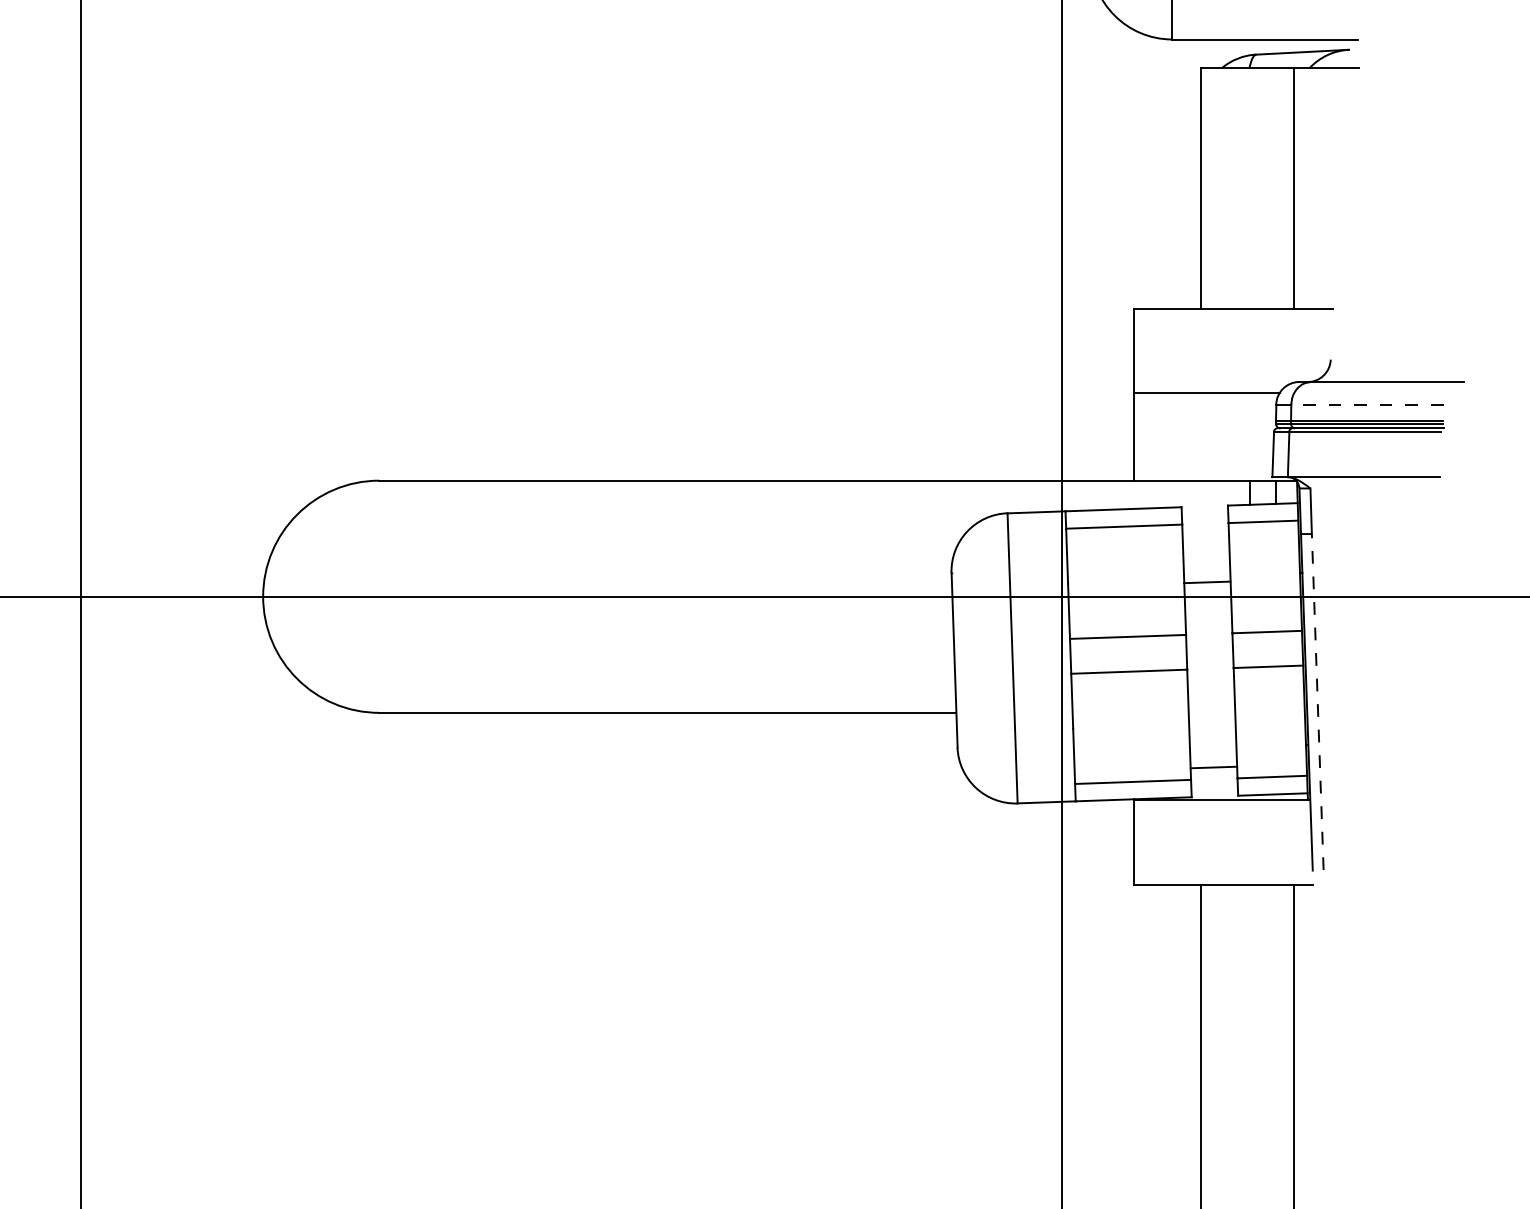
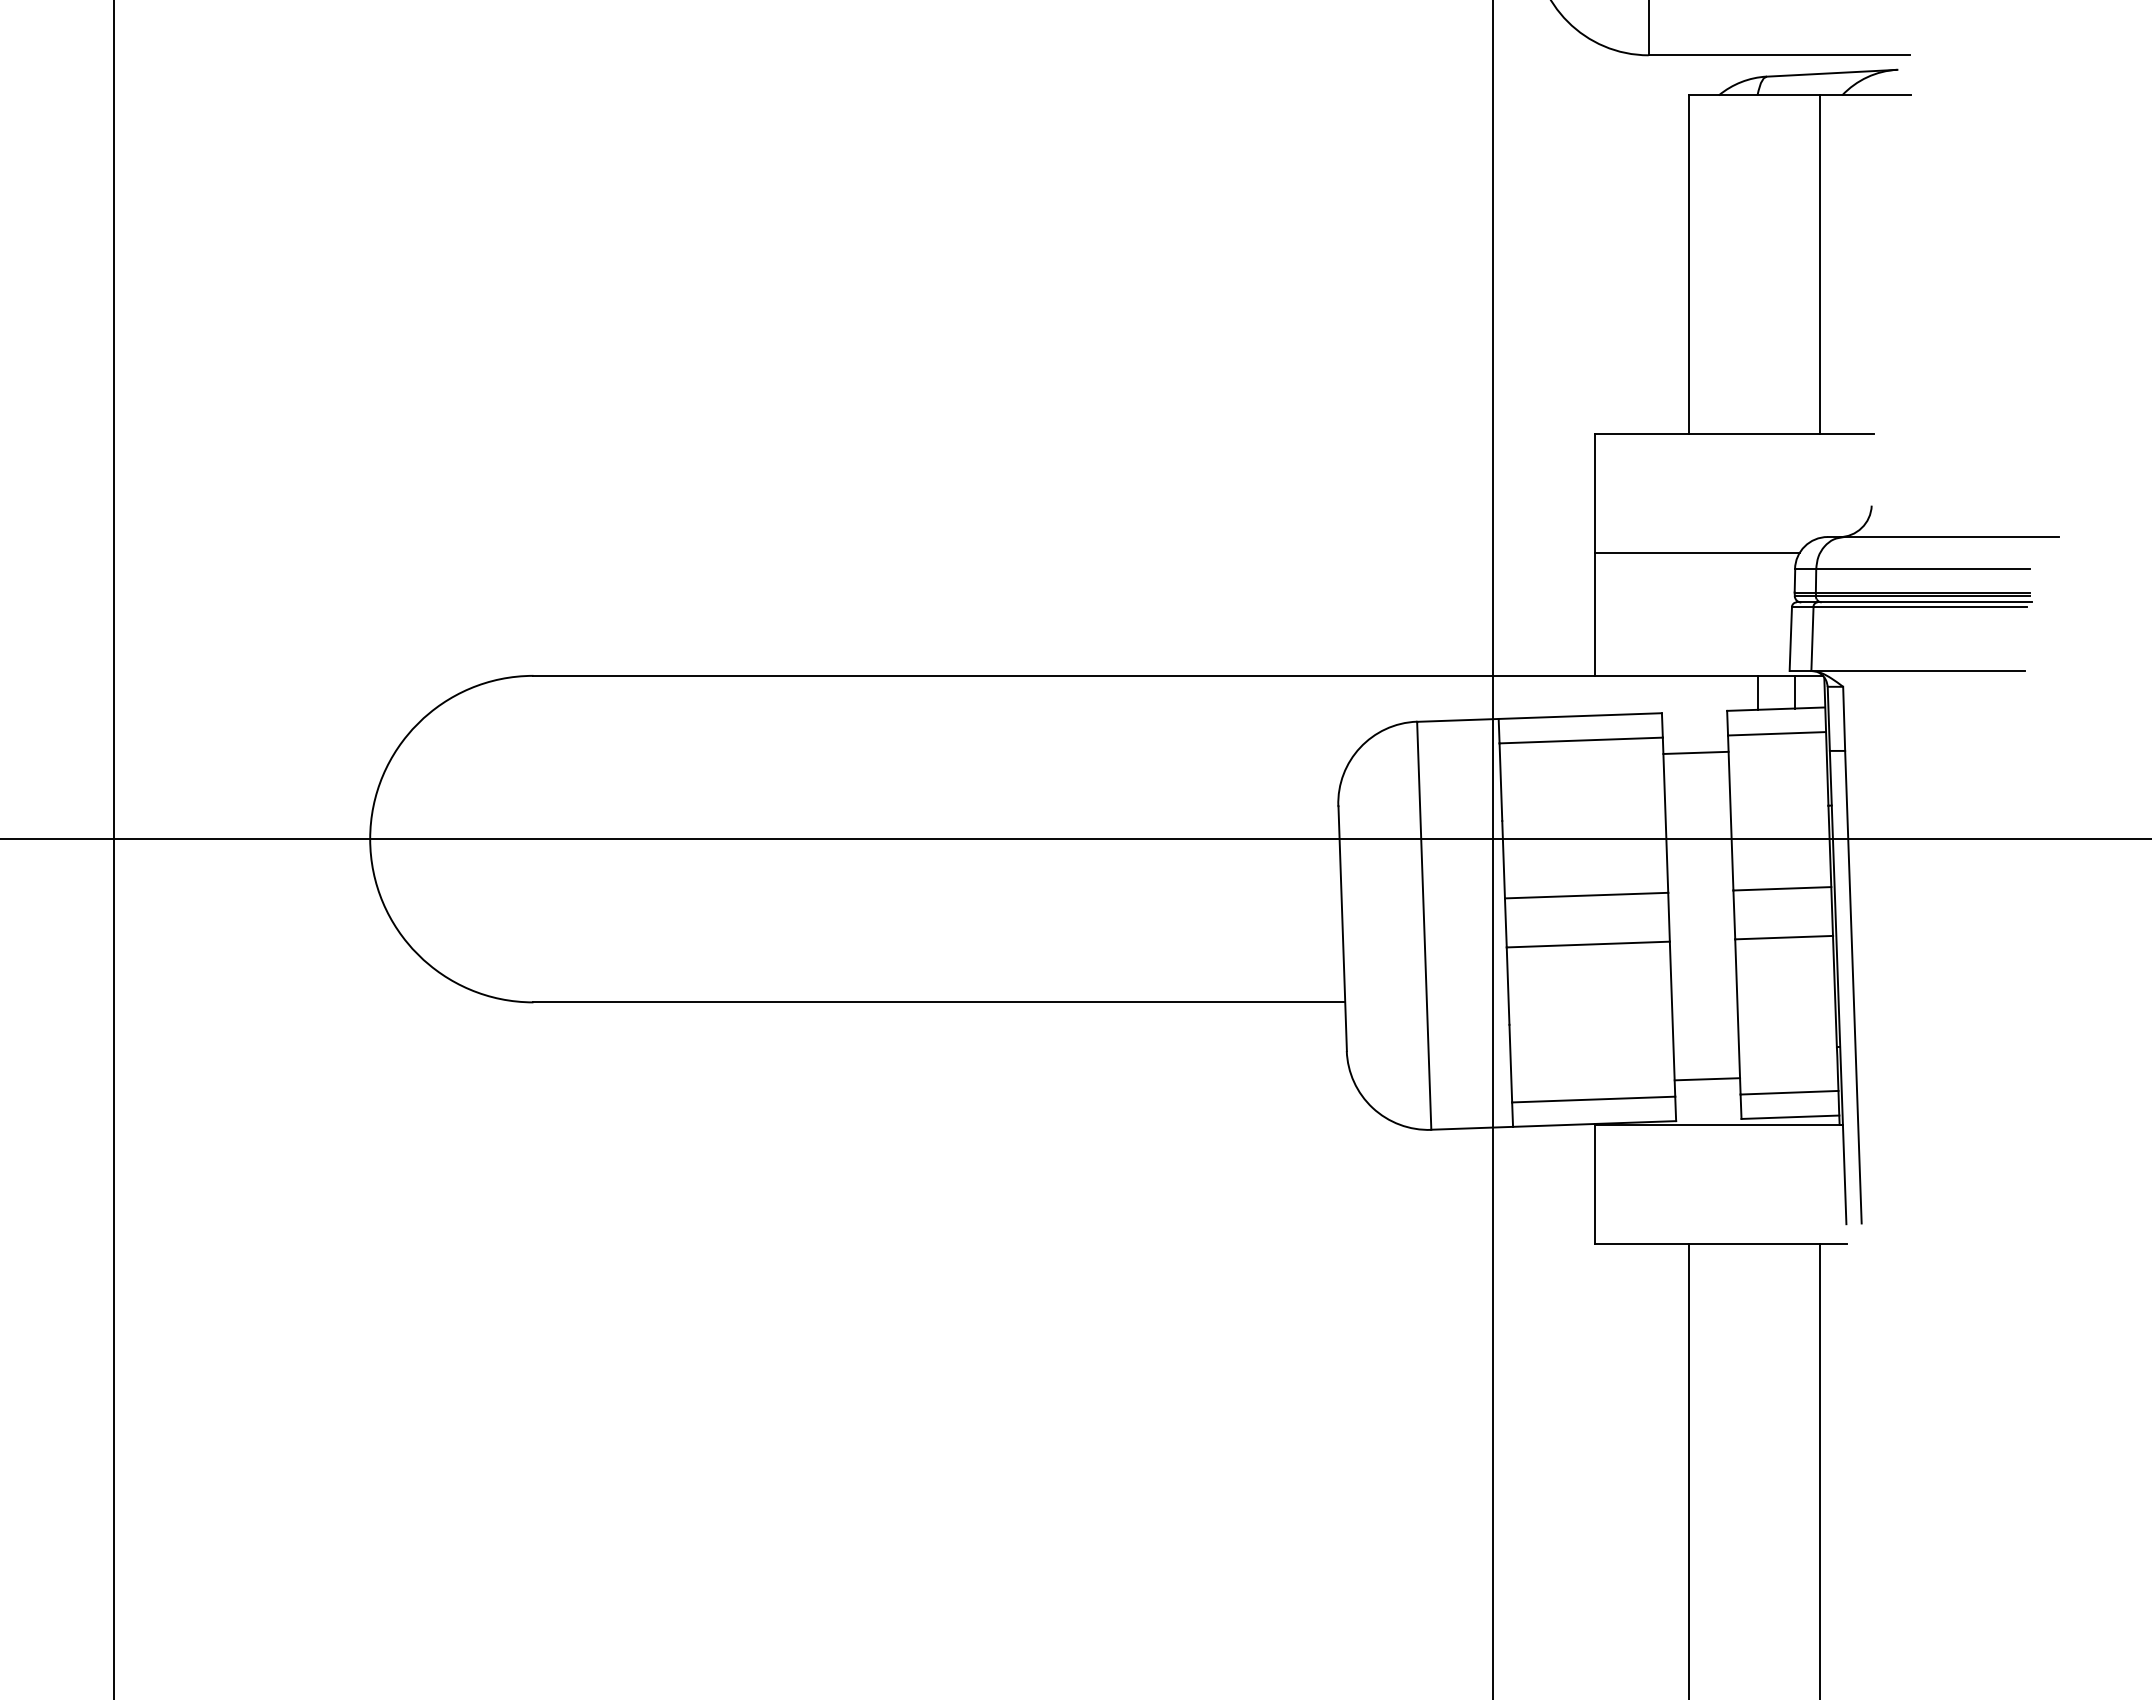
line: (1366, 405) -> (1922, 569), dashed -> solid
line: (1206, 582) -> (1695, 752), moved
line: (1317, 701) -> (1853, 986), dashed -> solid

